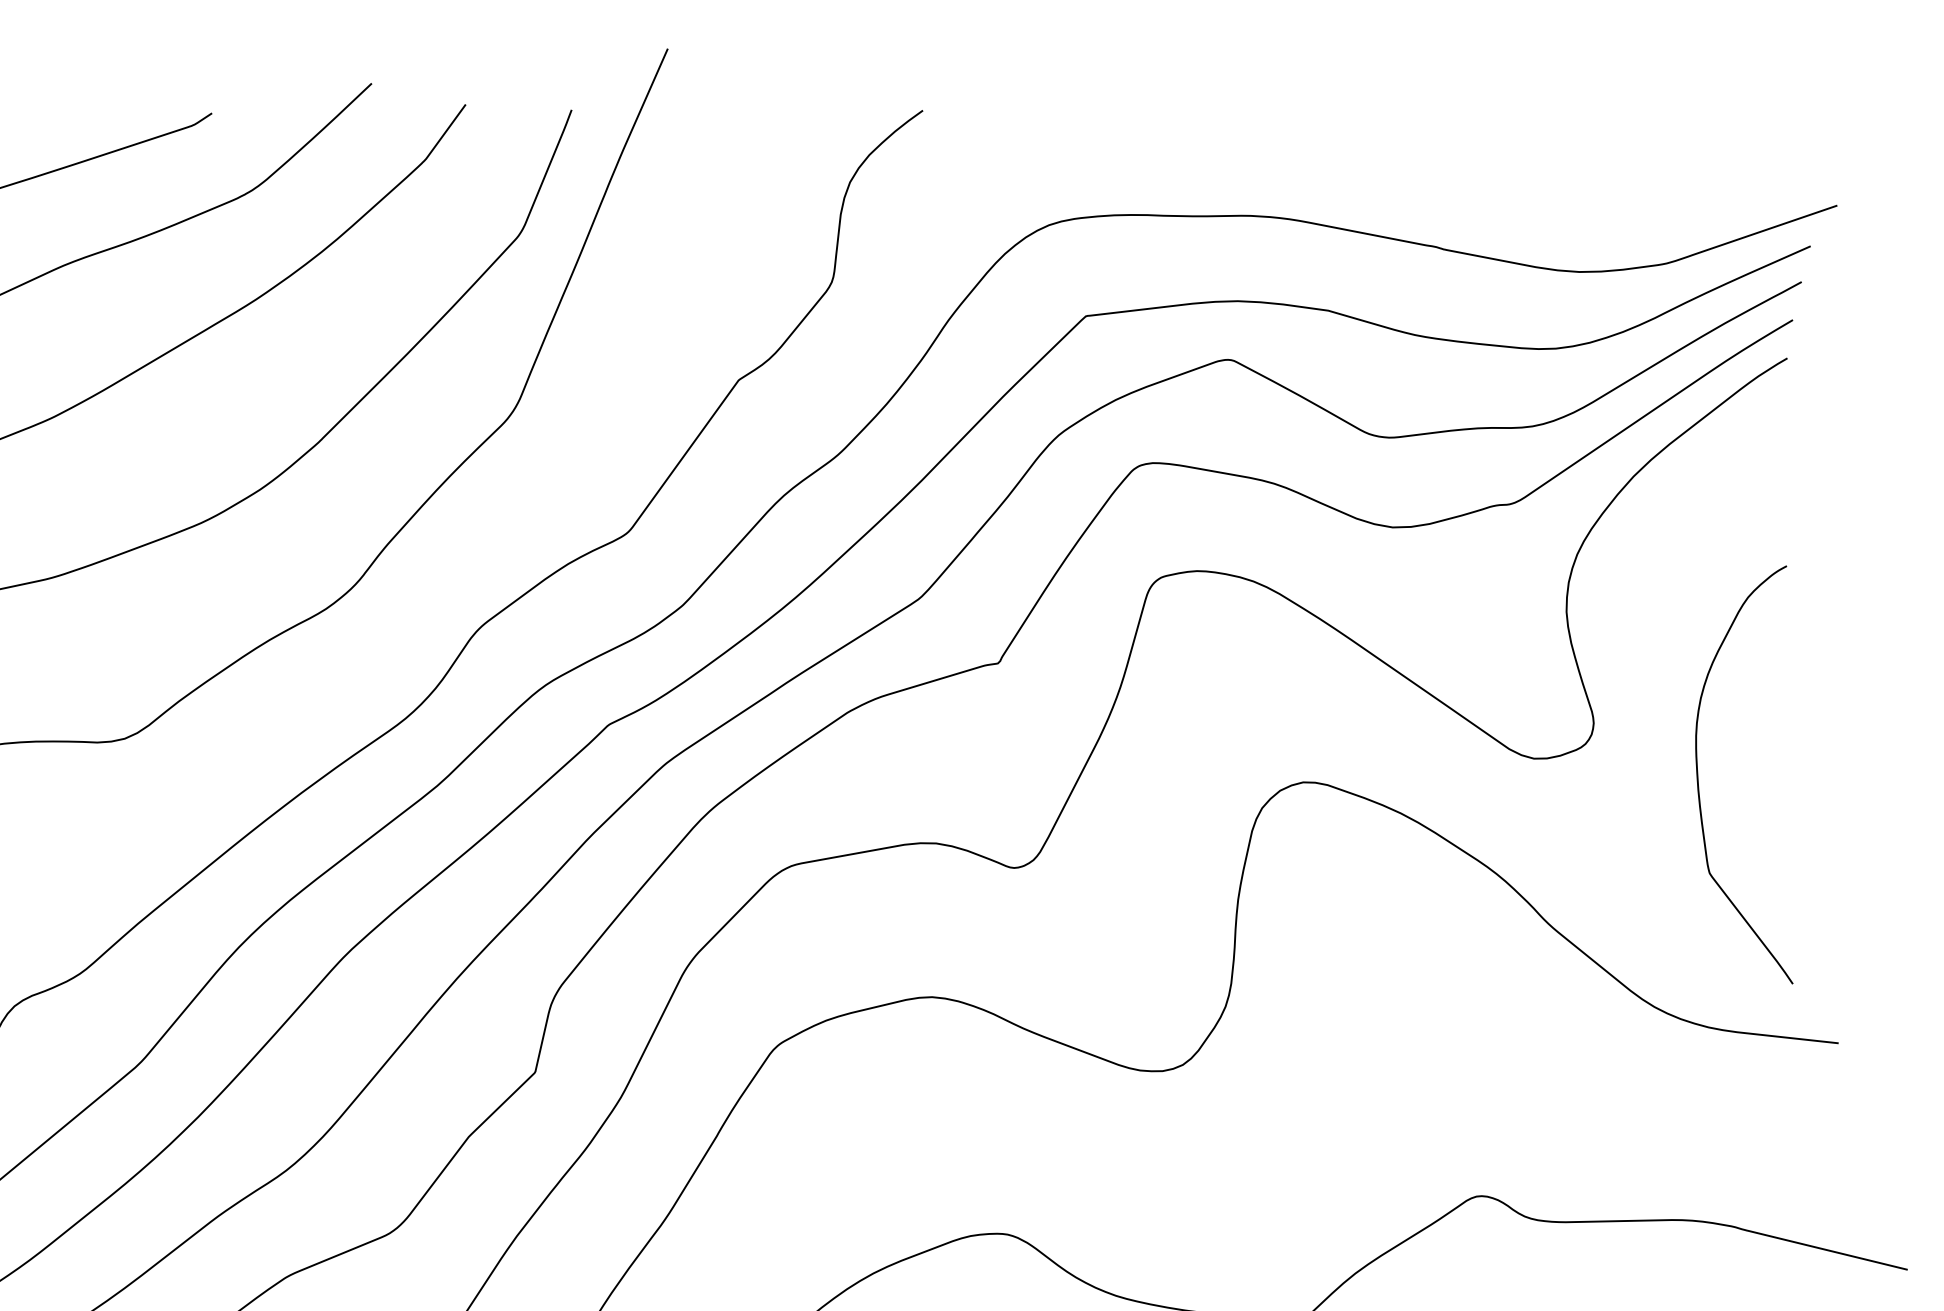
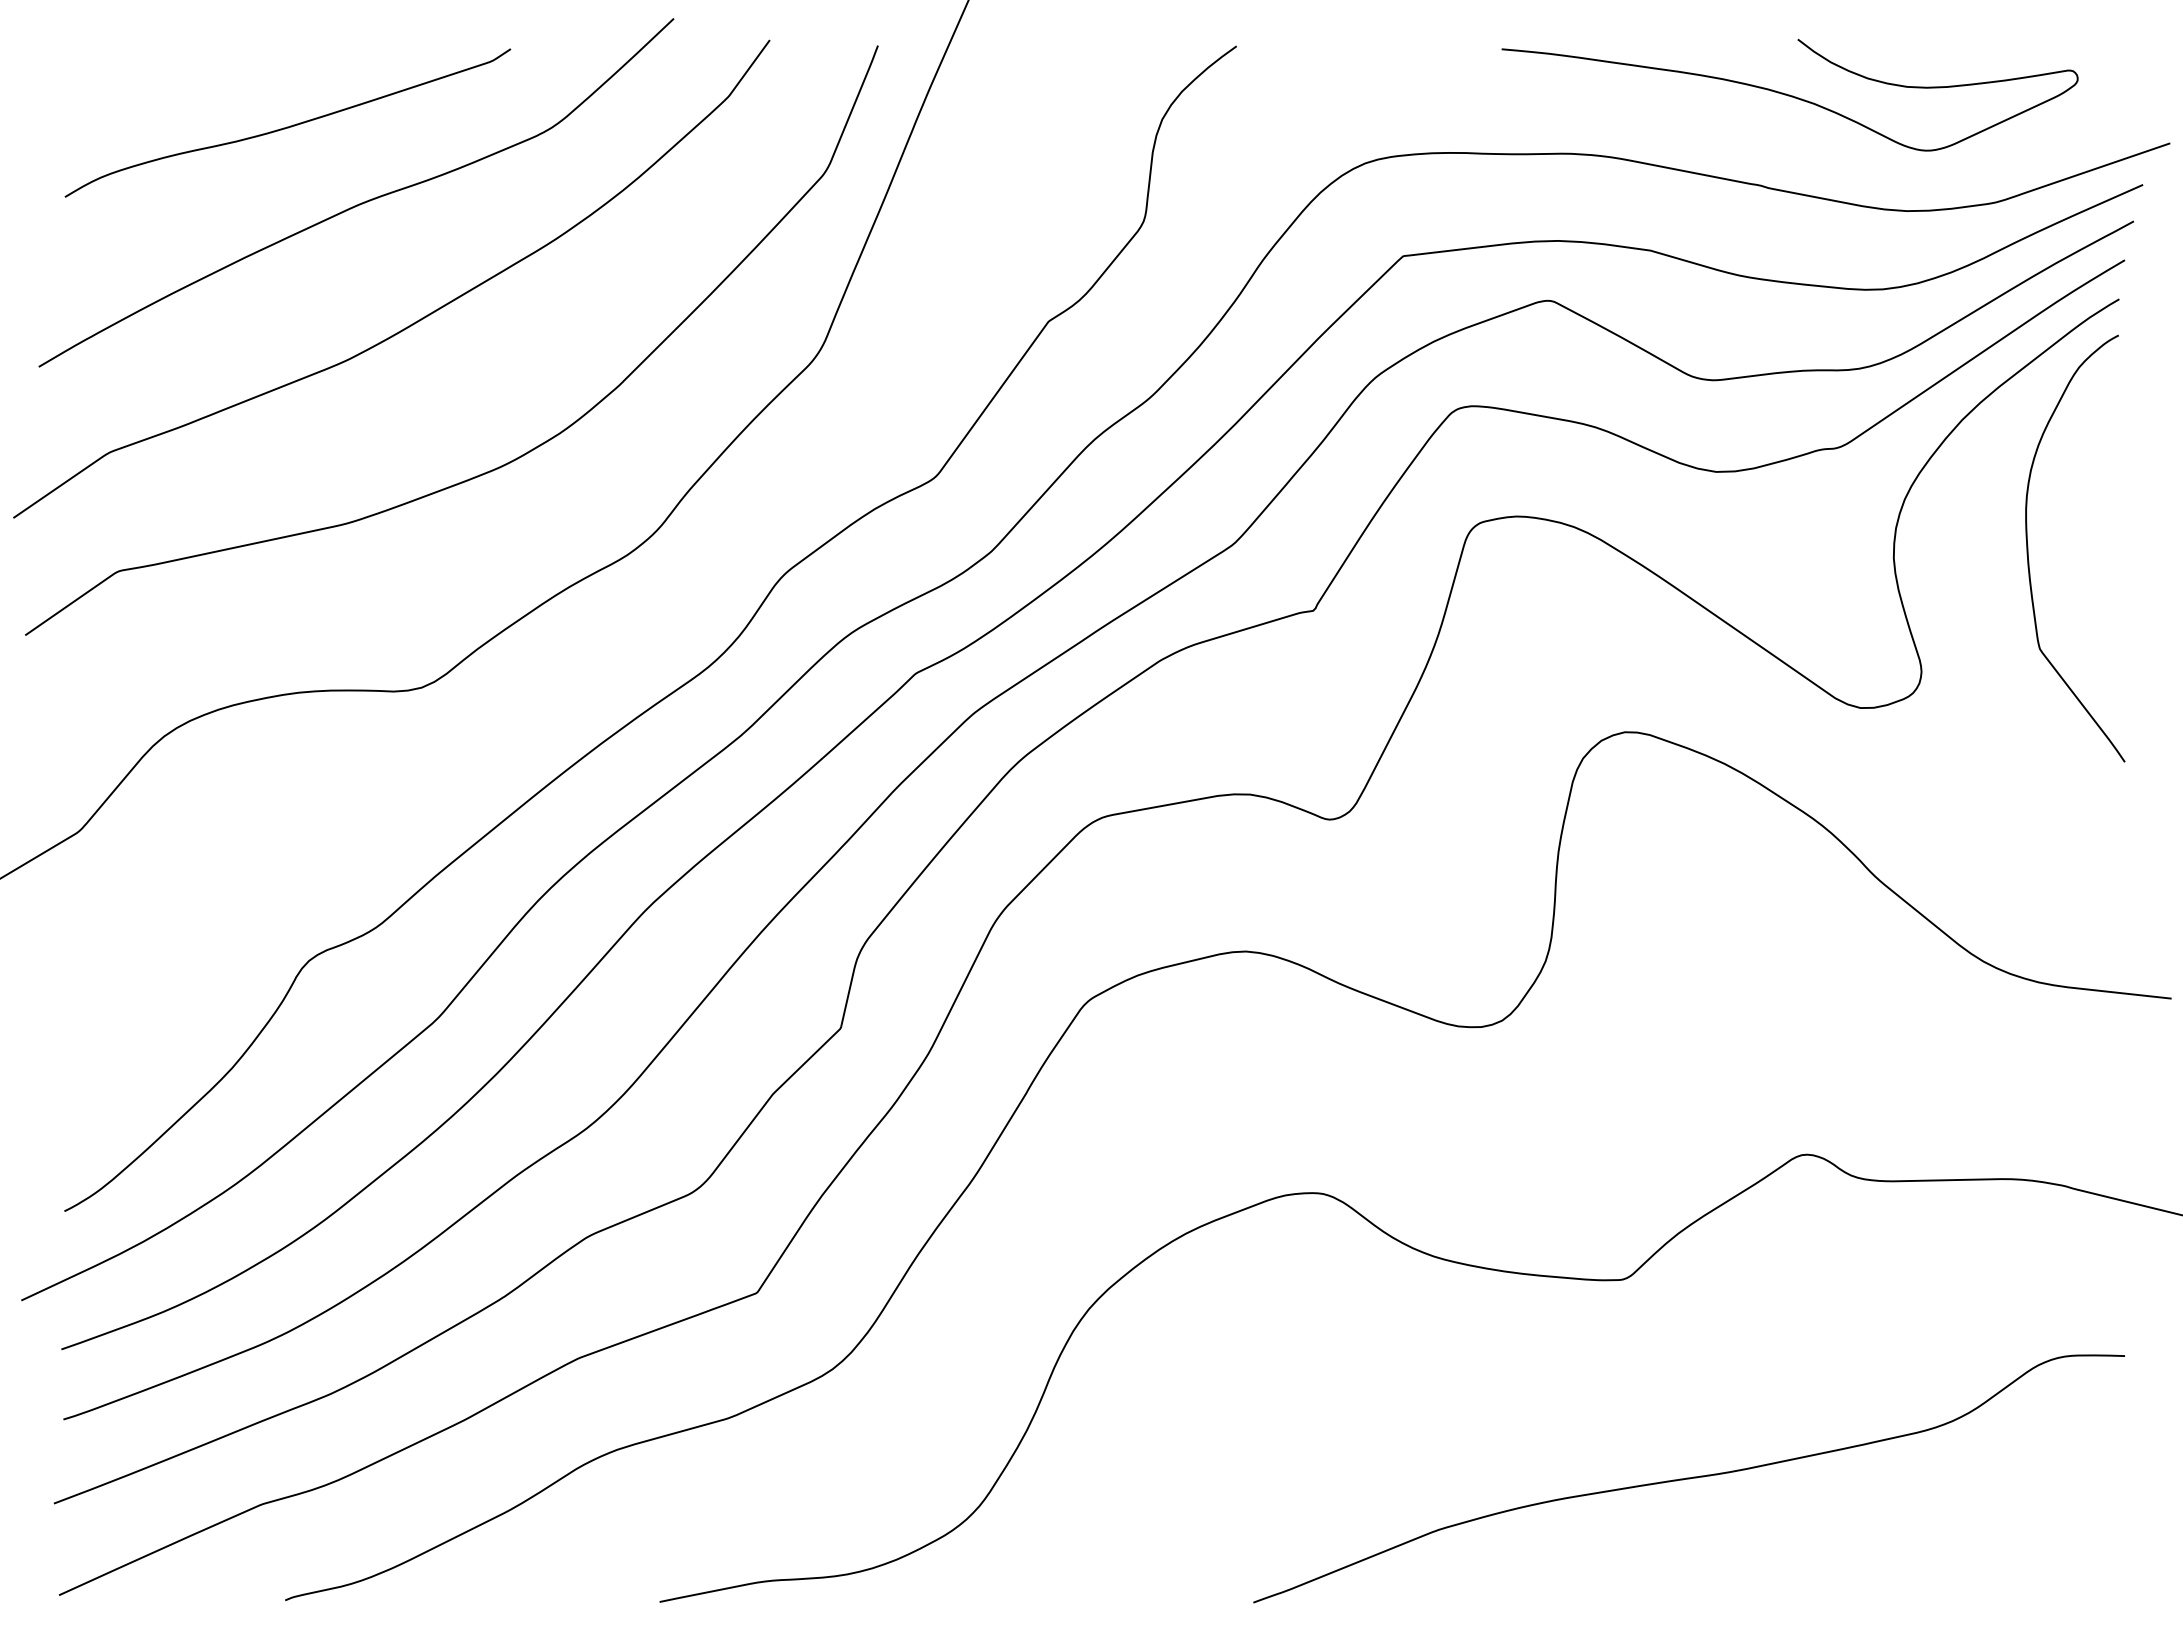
curve: (1464, 157) -> (1789, 94), added
curve: (1698, 774) -> (2028, 548), moved

